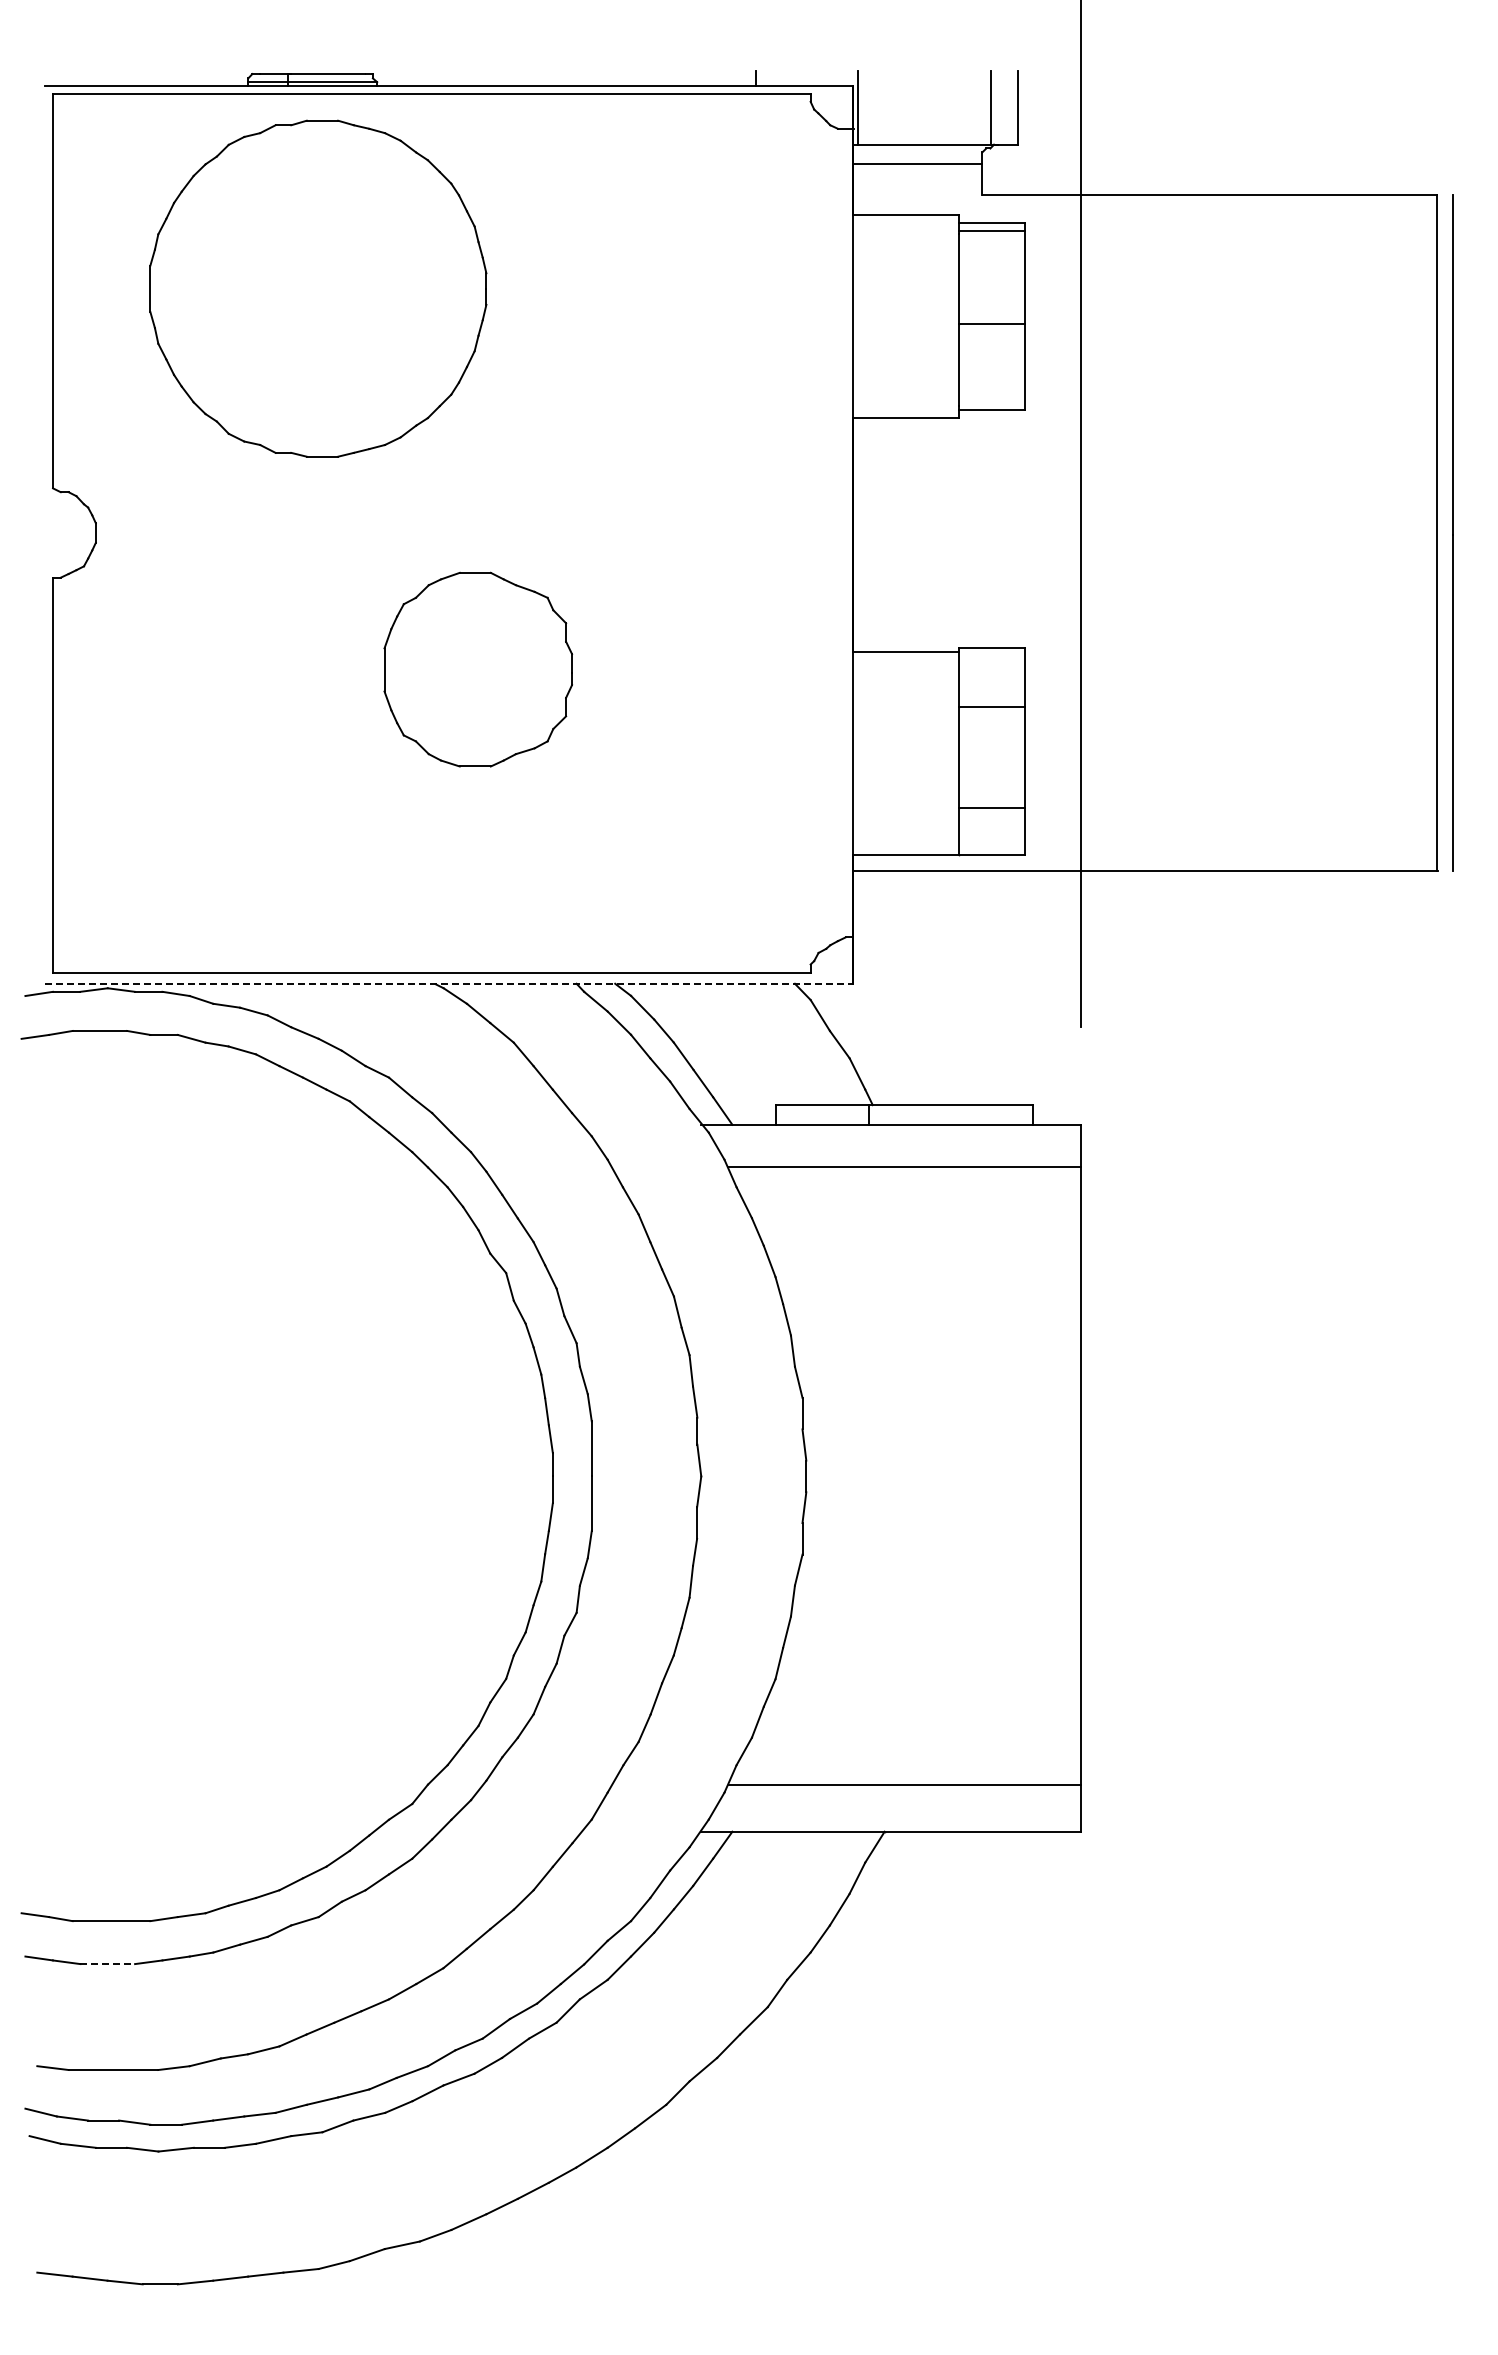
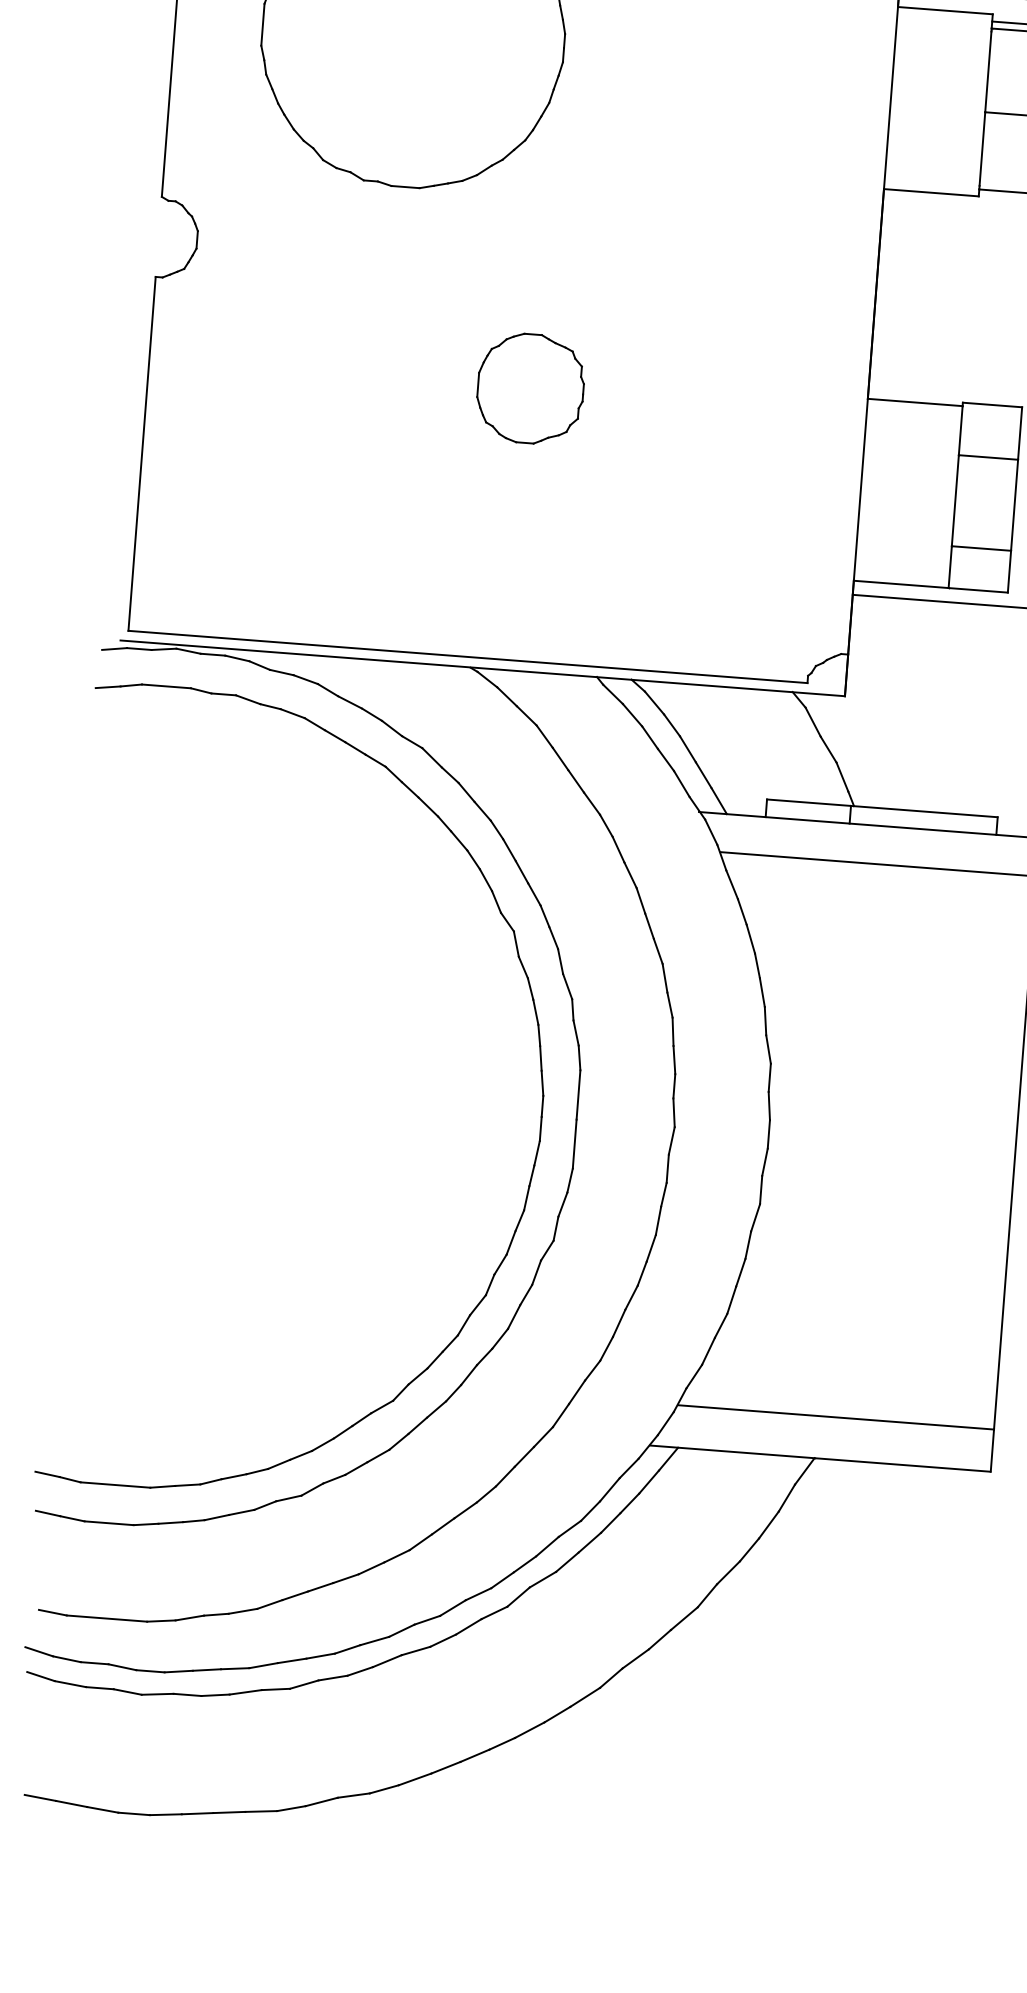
part: (478, 669) -> (530, 388), size x0.62
line: (449, 983) -> (483, 667), dashed -> solid
line: (108, 1964) -> (109, 1523), dashed -> solid

